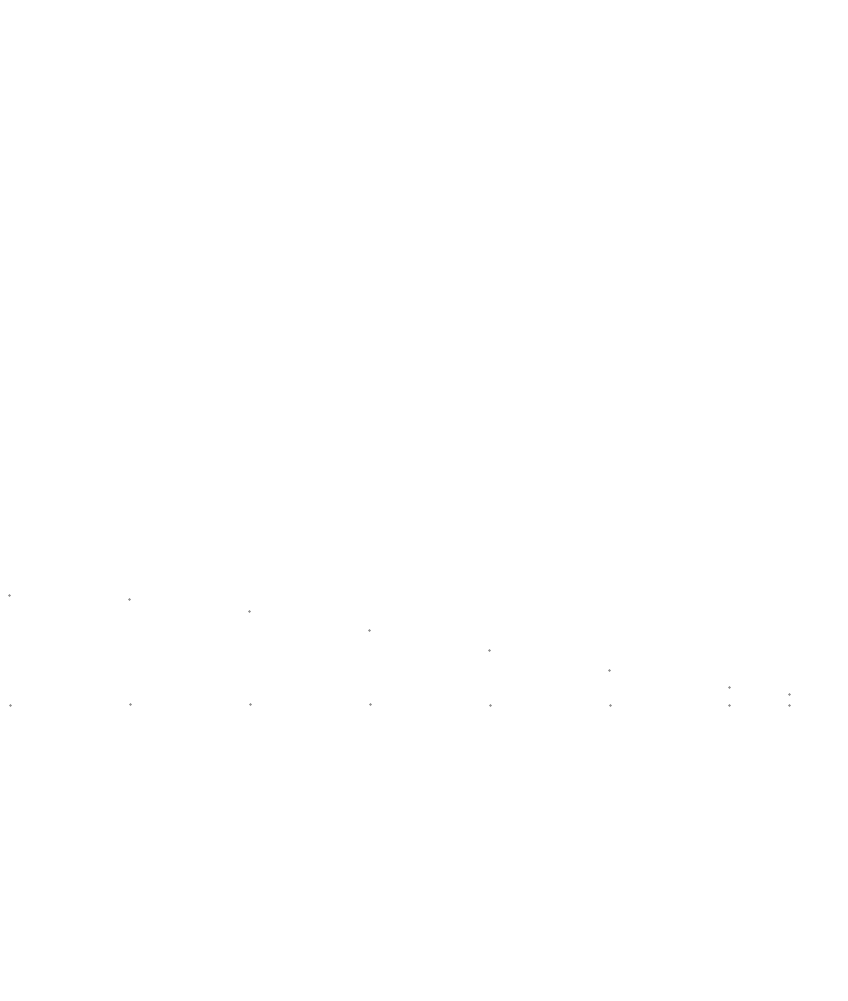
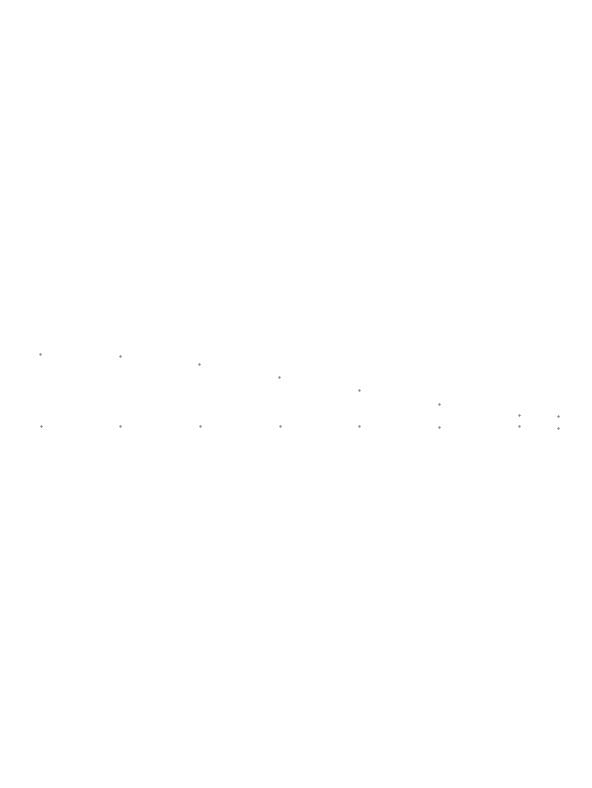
part: (790, 700) -> (559, 423), size x1.6

